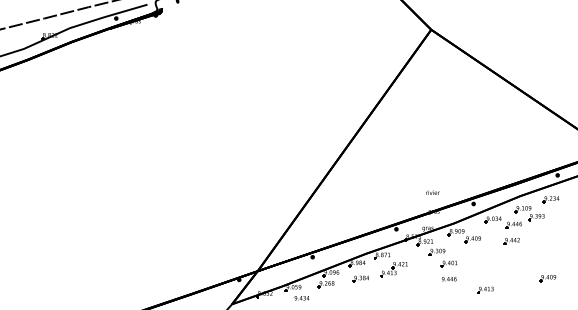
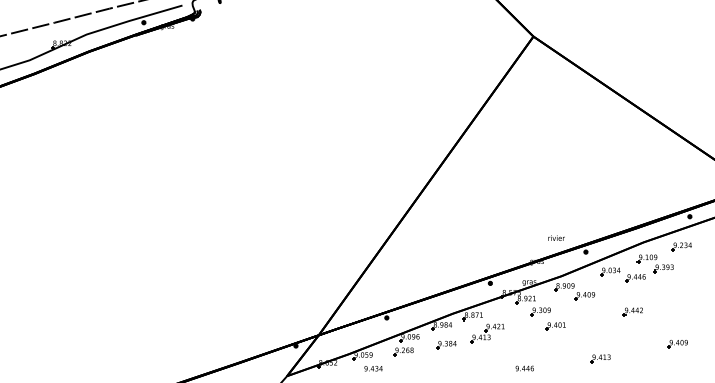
text: (432, 192) -> (556, 237), moved
part: (511, 241) -> (632, 312), moved
text: (448, 279) -> (523, 369), moved

